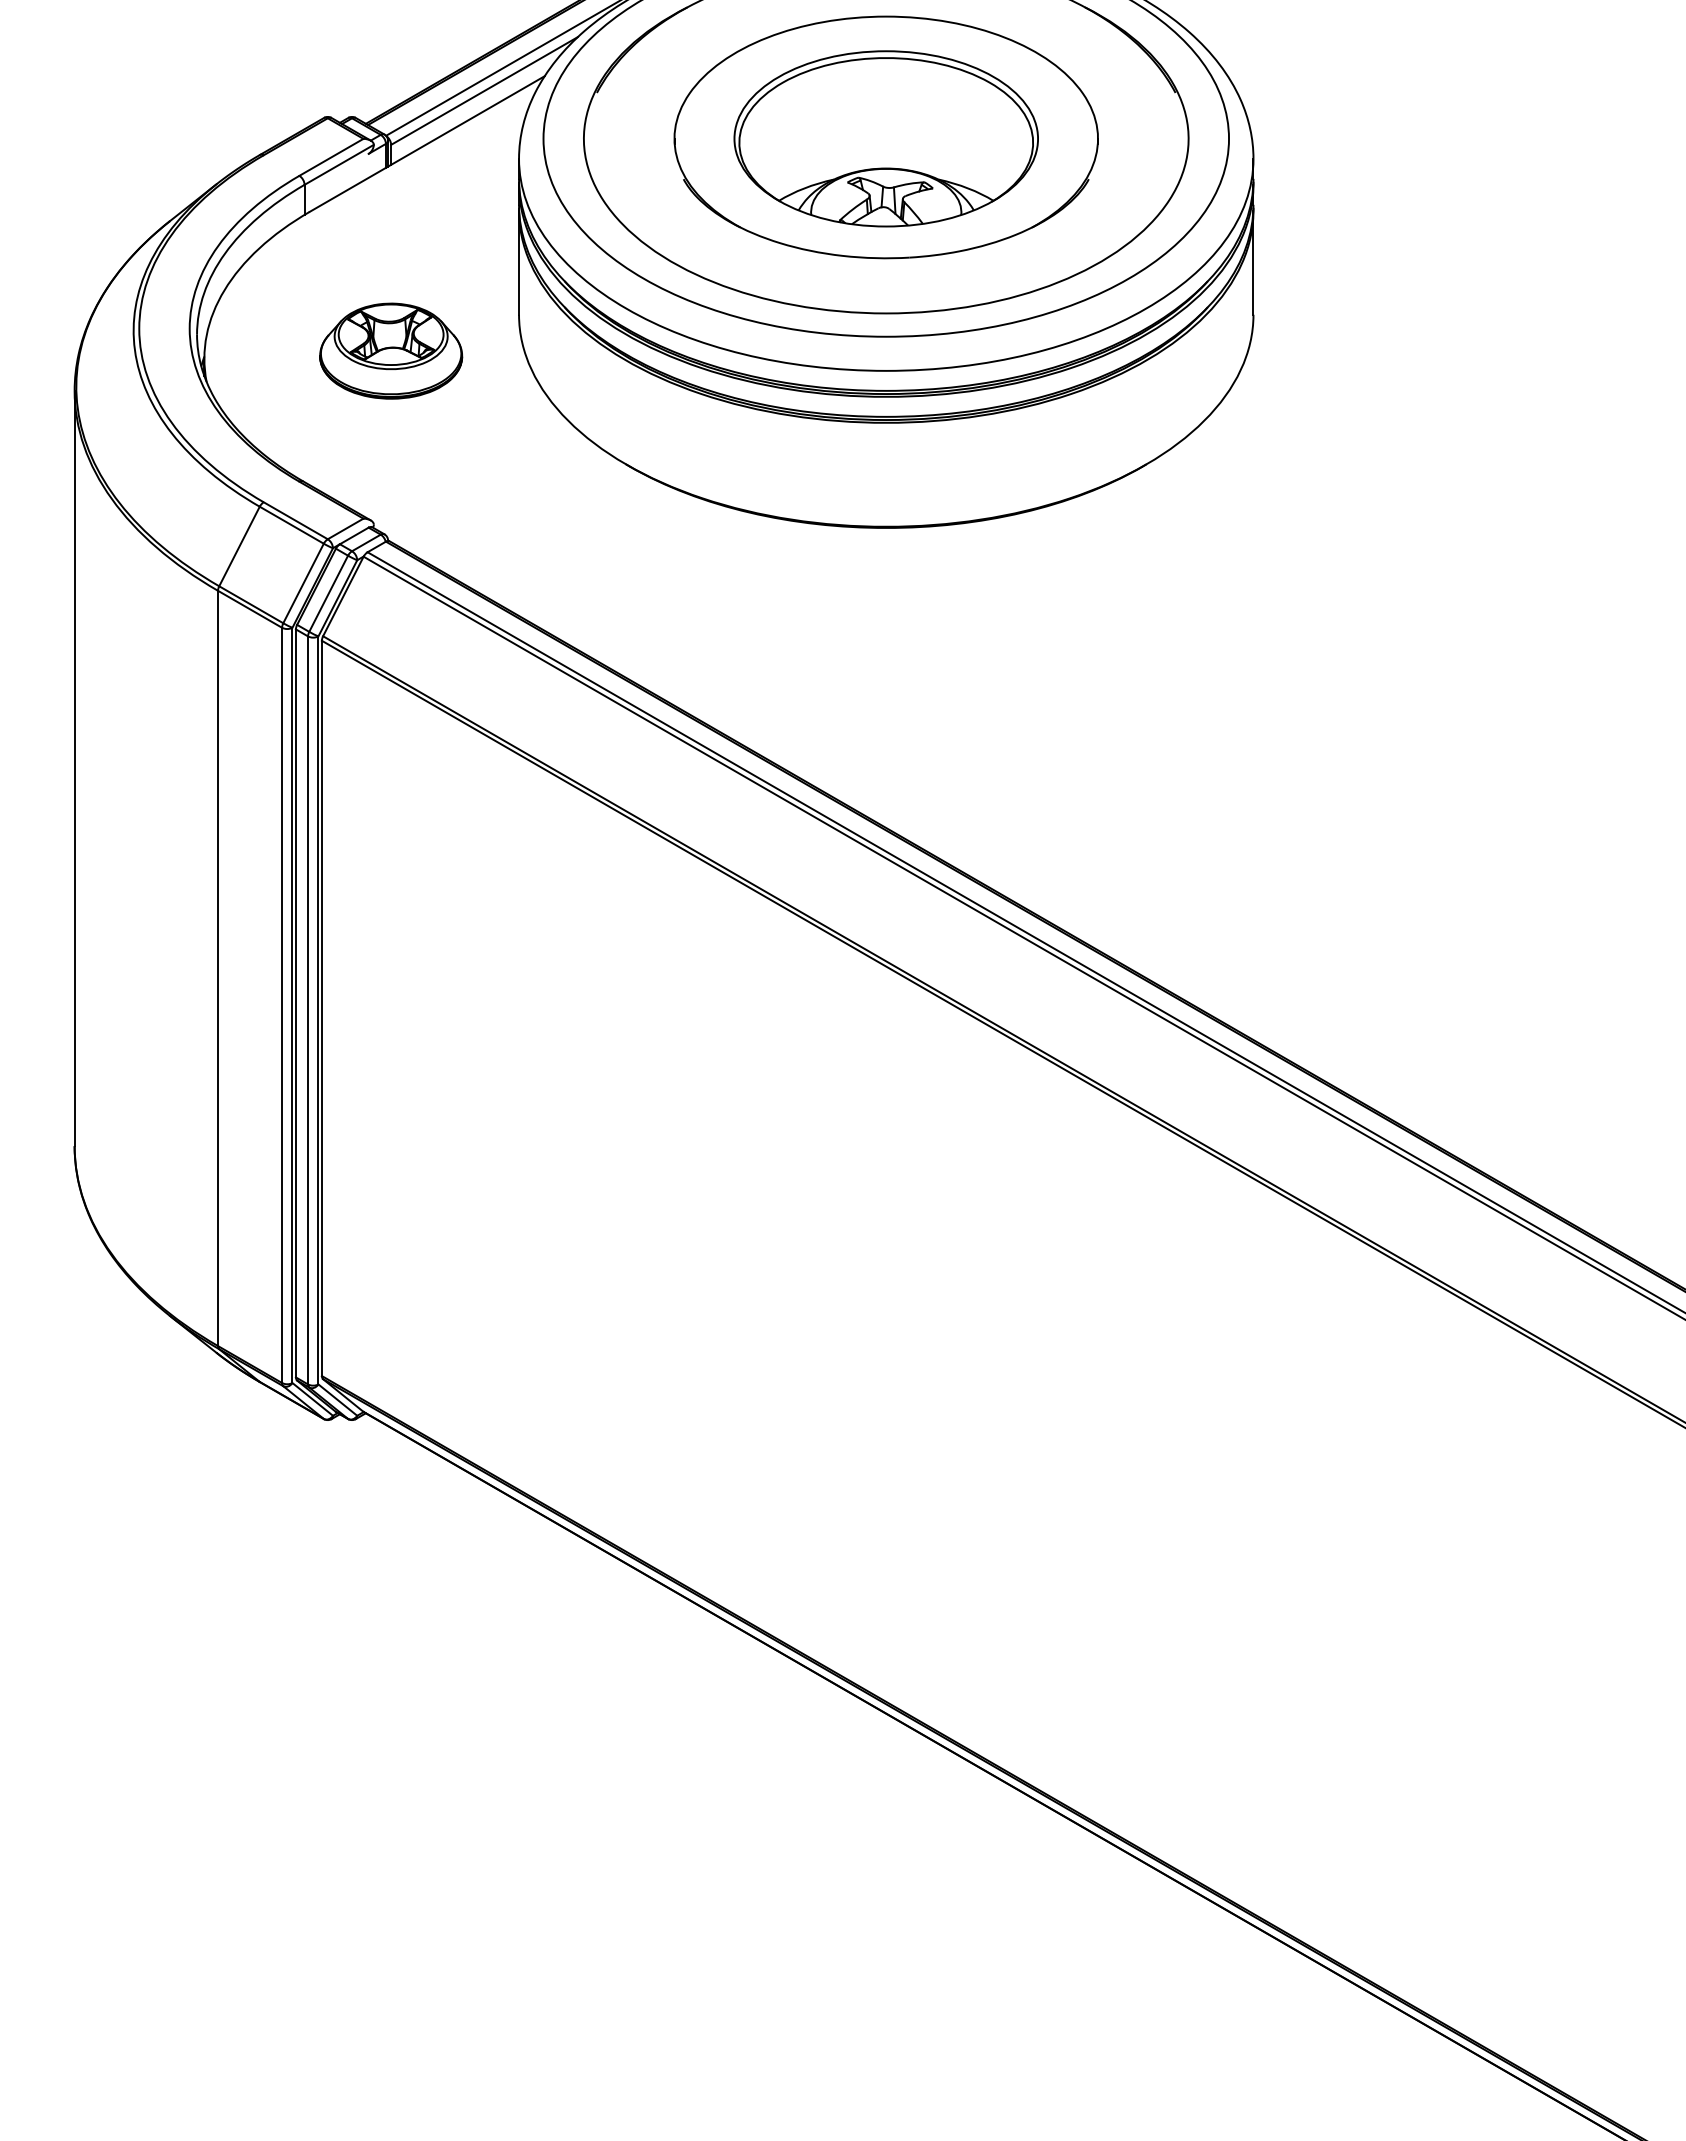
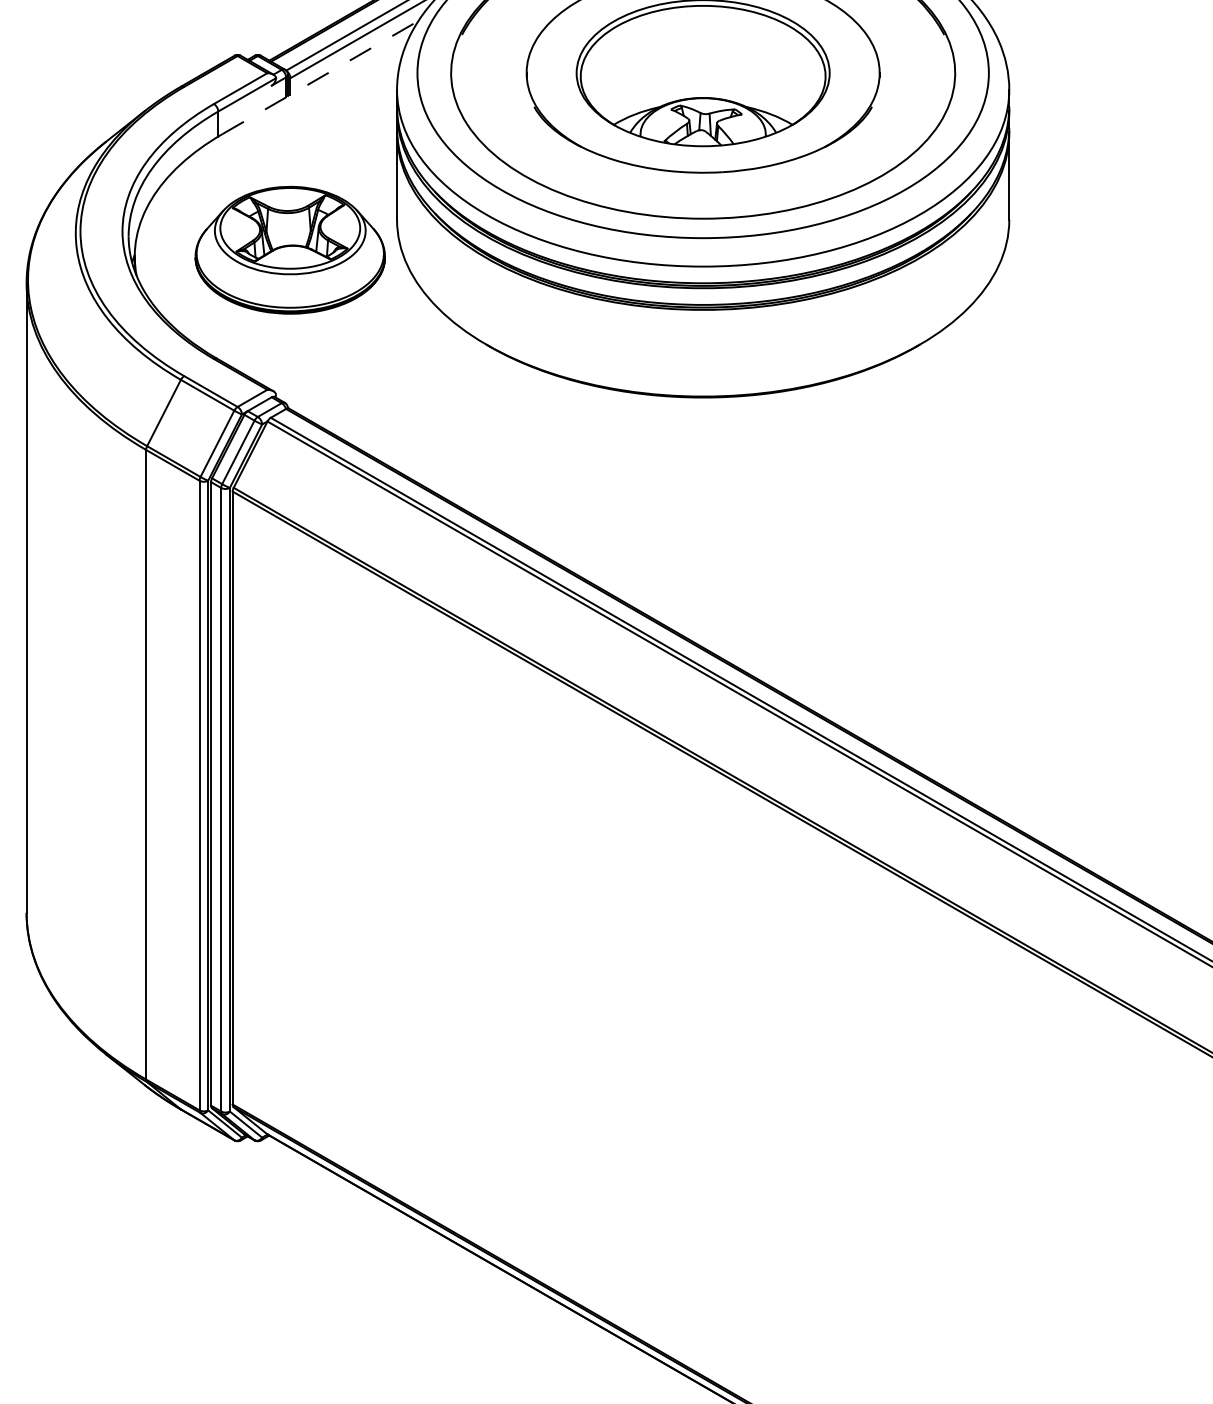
line: (427, 144) -> (320, 77), solid -> dashed
part: (391, 350) -> (290, 249), size x1.6

